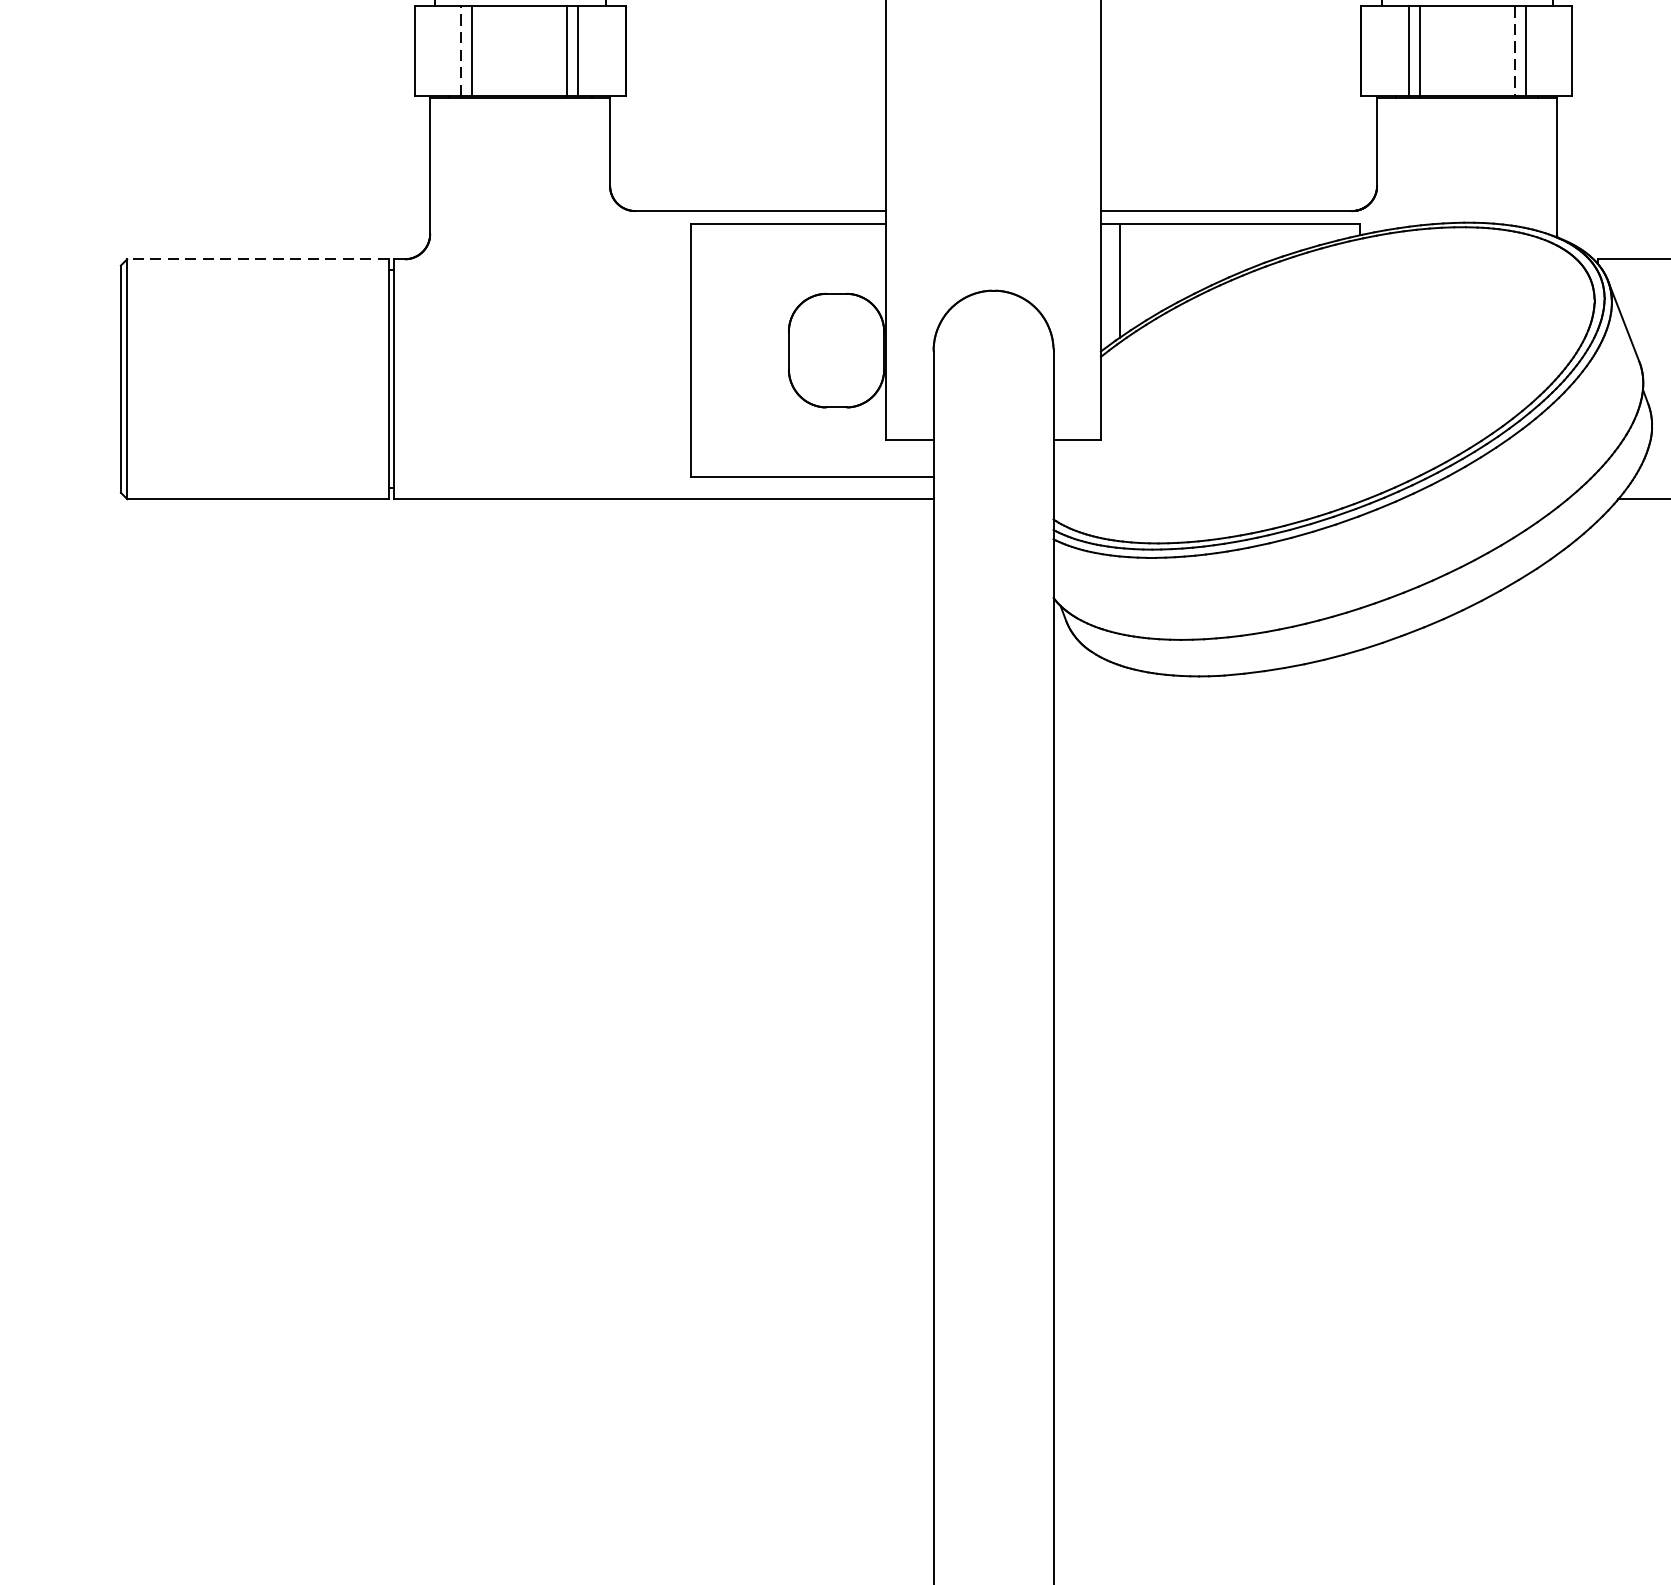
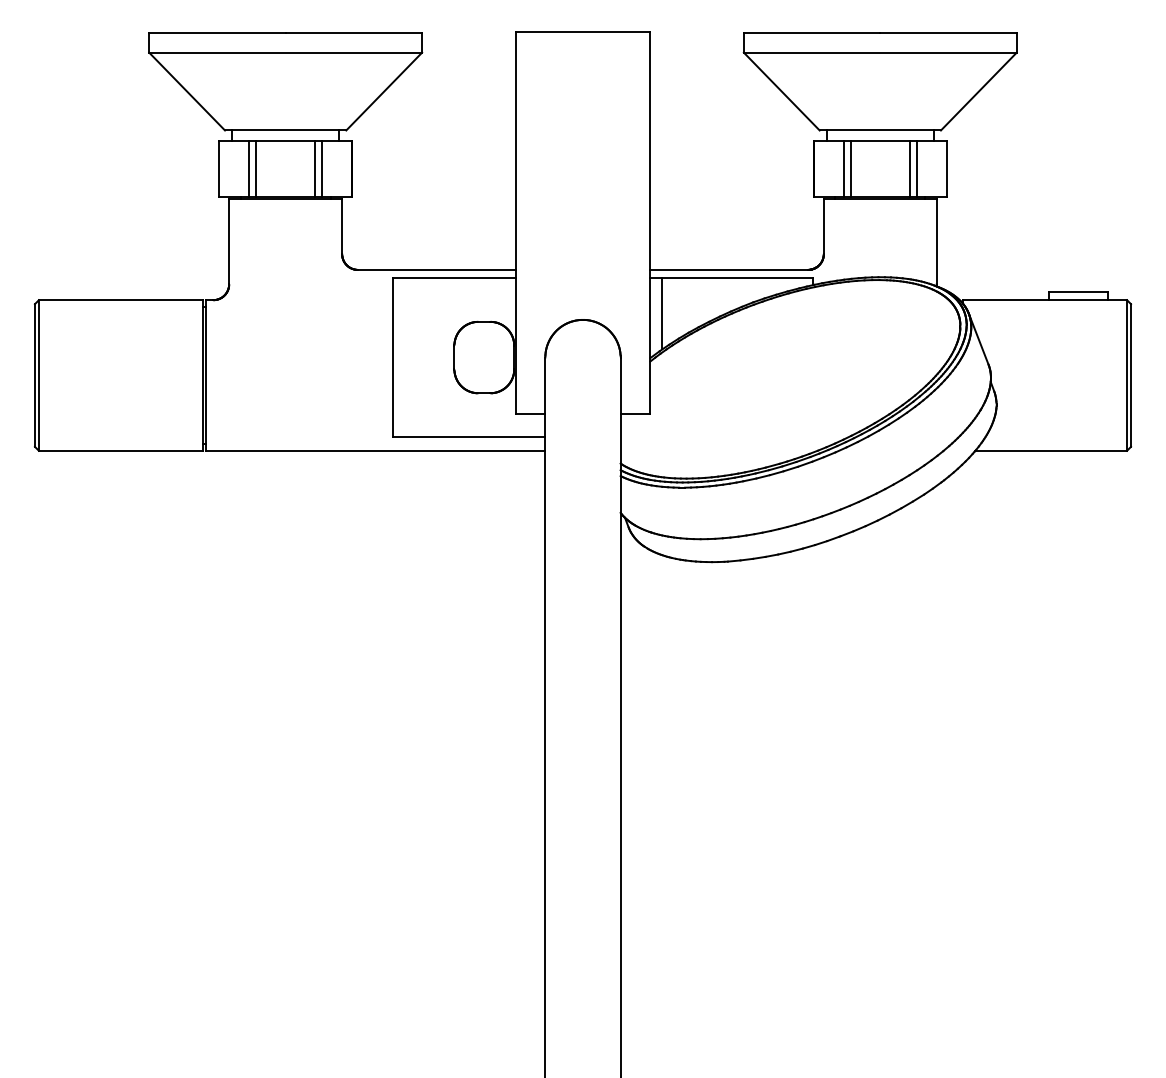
line: (460, 49) -> (248, 168), dashed -> solid
line: (1515, 51) -> (910, 169), dashed -> solid
line: (257, 259) -> (120, 300), dashed -> solid

